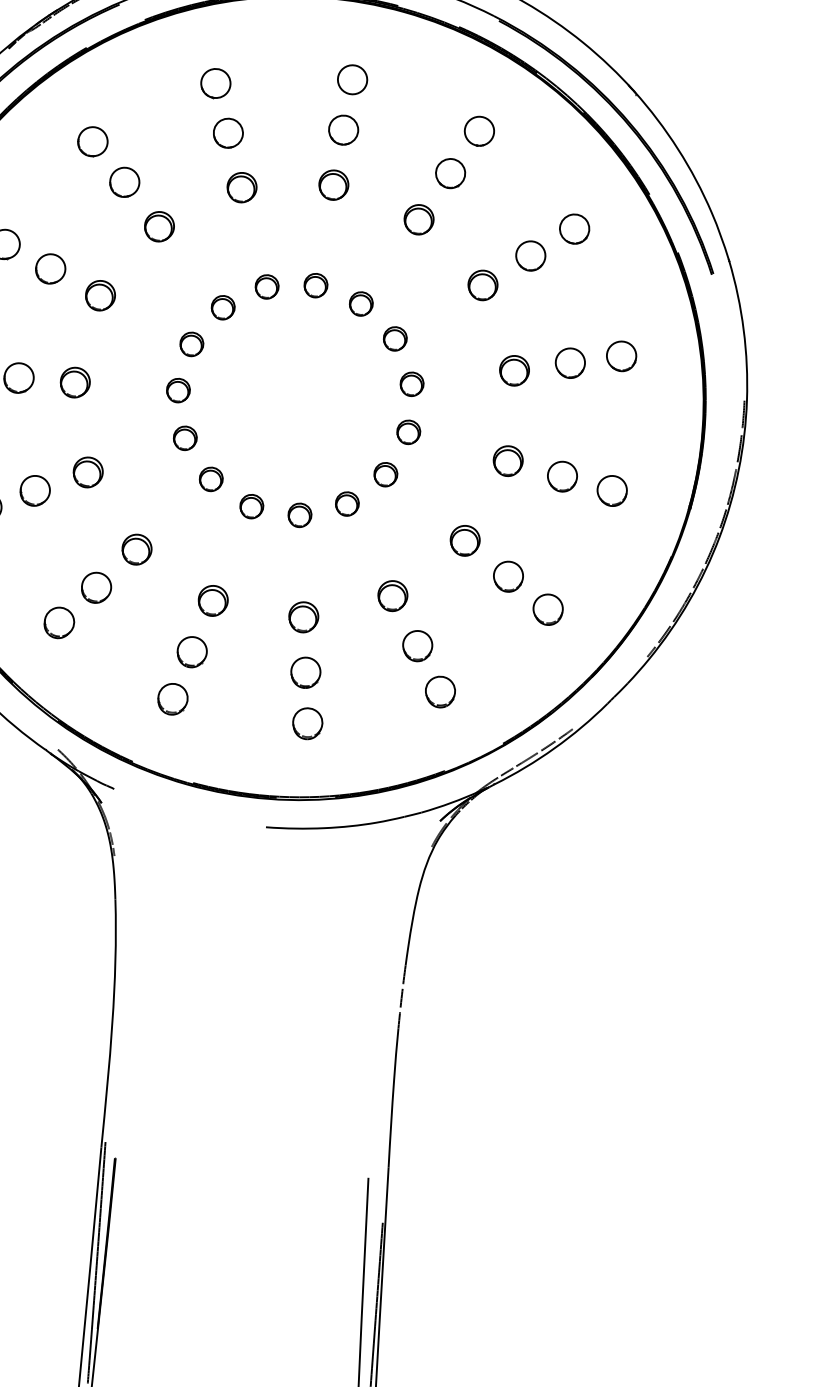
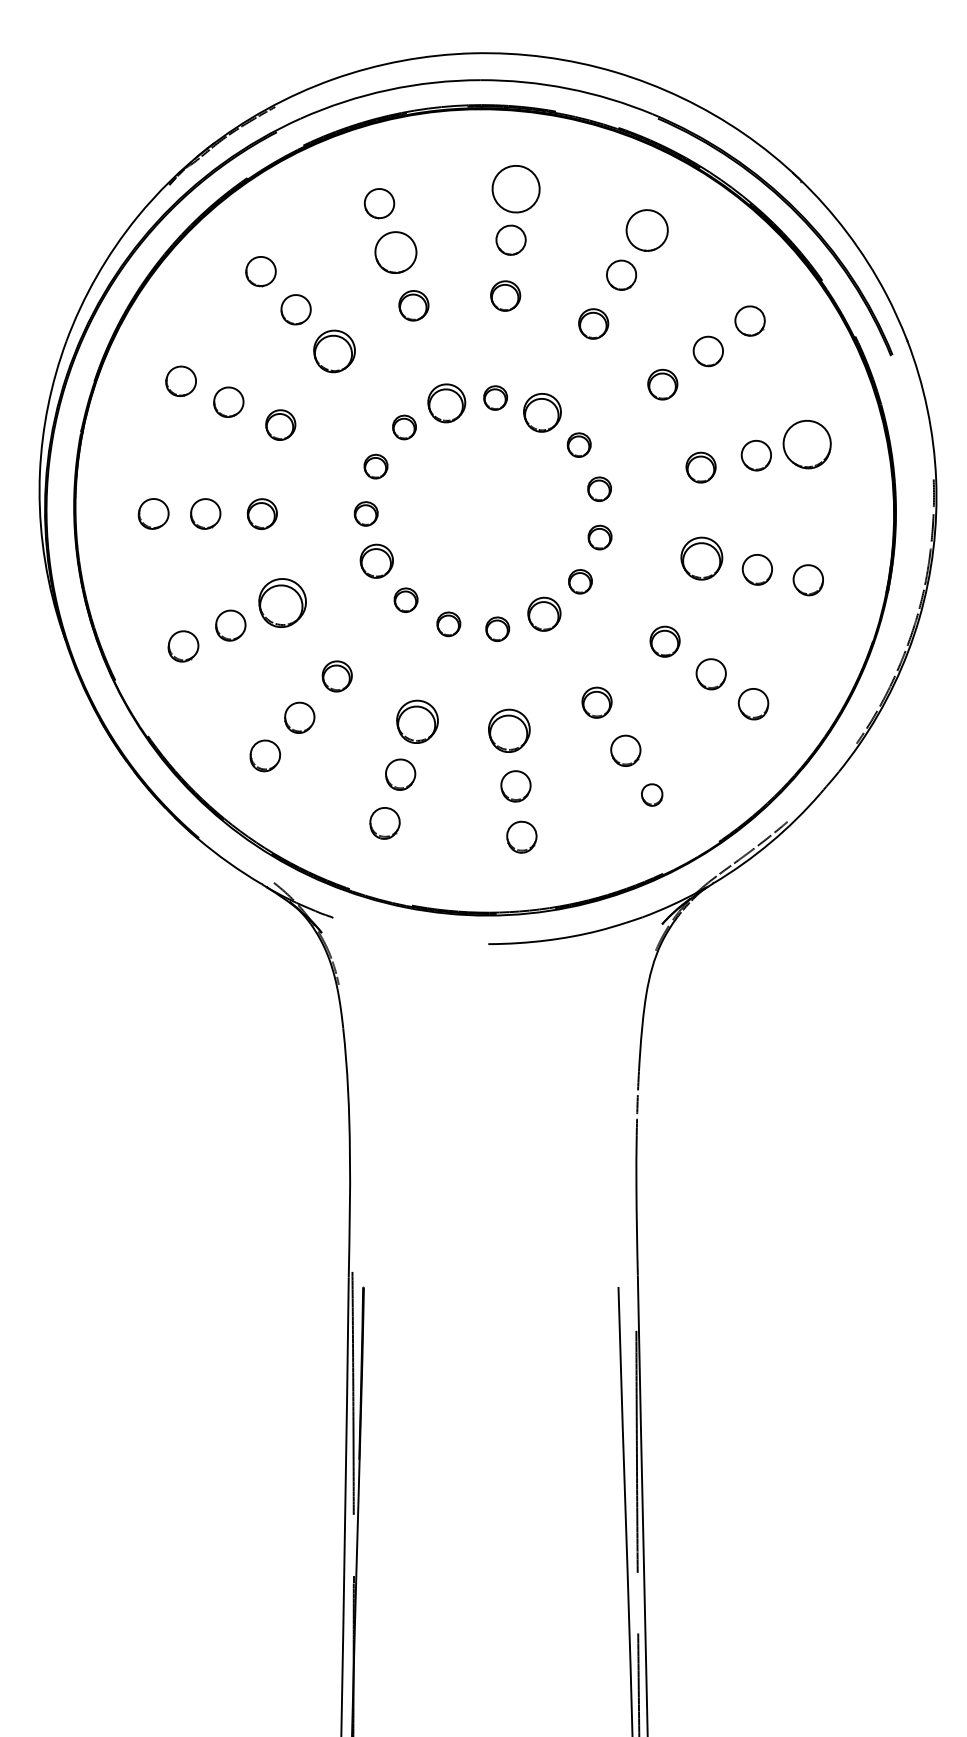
part: (352, 79) -> (515, 188), size x1.6
part: (478, 131) -> (646, 230), size x1.4
part: (227, 132) -> (395, 251), size x1.4
part: (158, 226) -> (333, 351), size x1.4
part: (266, 286) -> (446, 402), size x1.6
part: (361, 303) -> (542, 412), size x1.6
part: (620, 356) -> (806, 444), size x1.6
part: (184, 437) -> (376, 560), size x1.4
part: (507, 461) -> (701, 558), size x1.4
part: (87, 471) -> (281, 602), size x1.6
part: (346, 503) -> (543, 613), size x1.4
part: (213, 600) -> (417, 721), size x1.4
part: (303, 617) -> (509, 731), size x1.4
part: (439, 691) -> (651, 794), size x0.7

